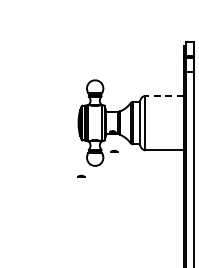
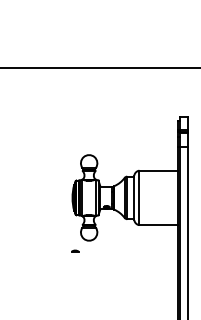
line: (163, 95) -> (157, 170), dashed -> solid
part: (114, 150) -> (108, 225), removed

